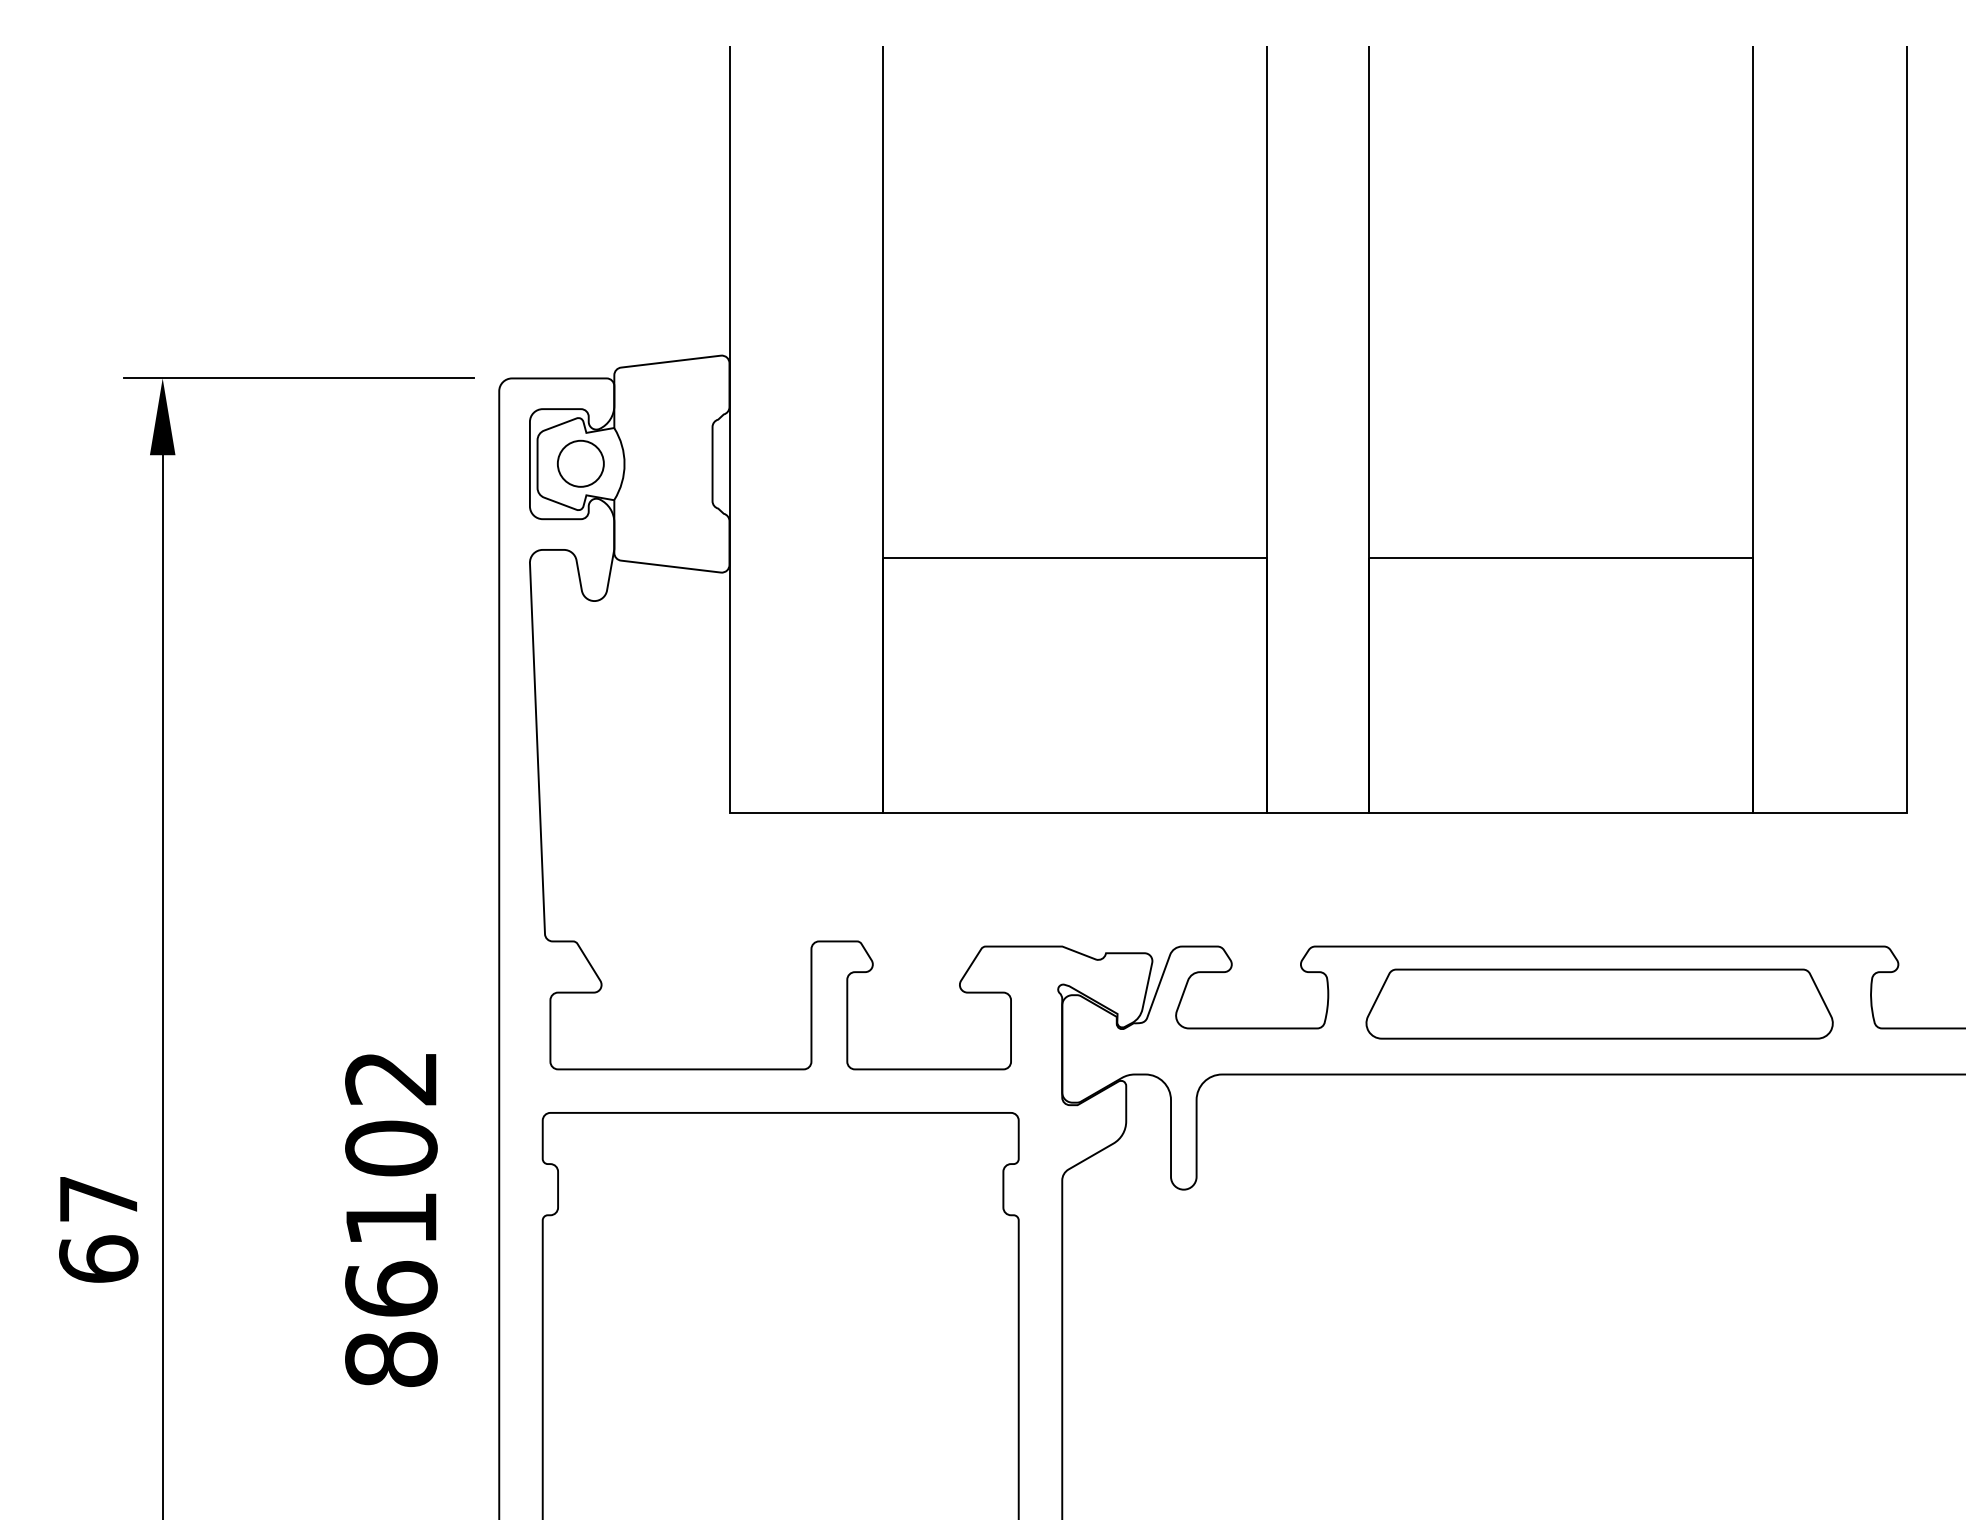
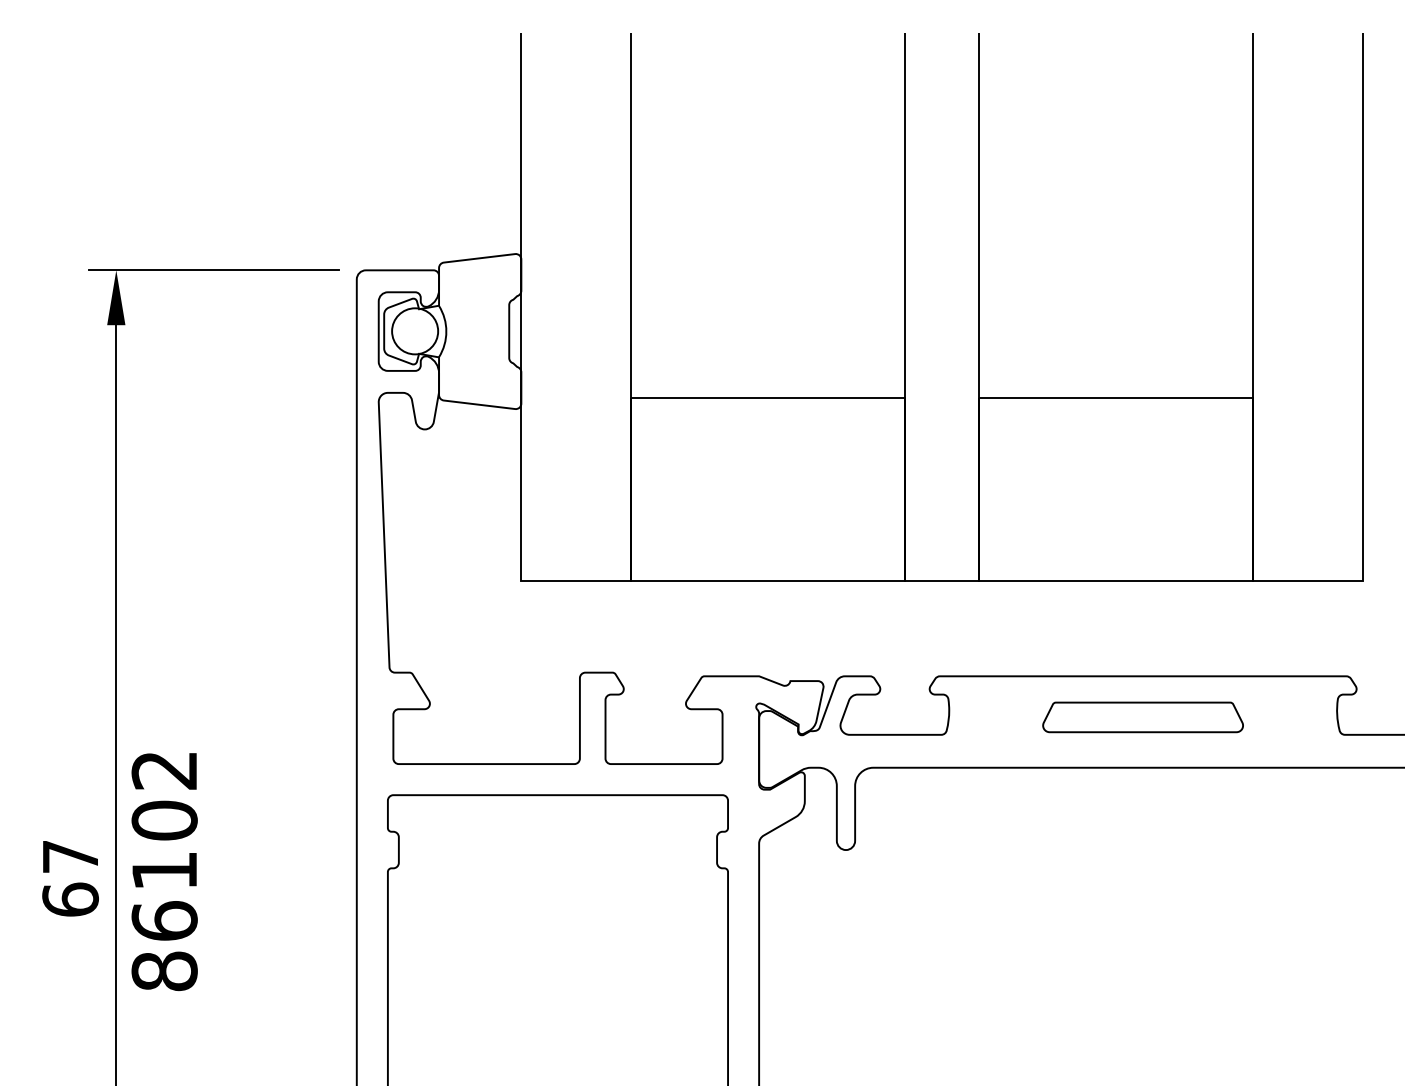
circle: (580, 463) -> (414, 331), size x1.4
part: (1599, 1003) -> (1143, 717), size x0.6
text: (391, 1220) -> (164, 872), moved

